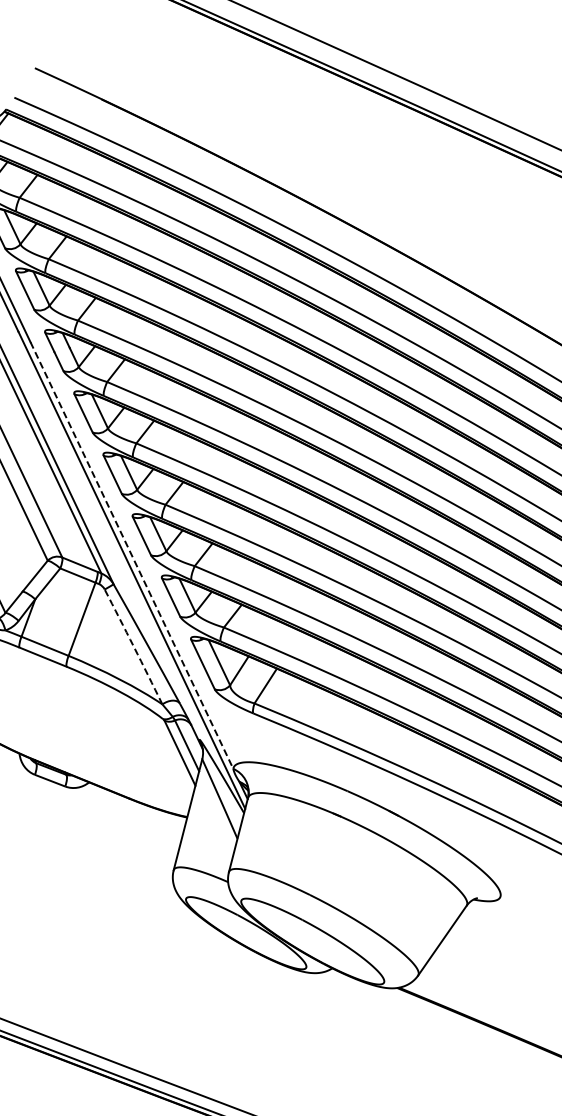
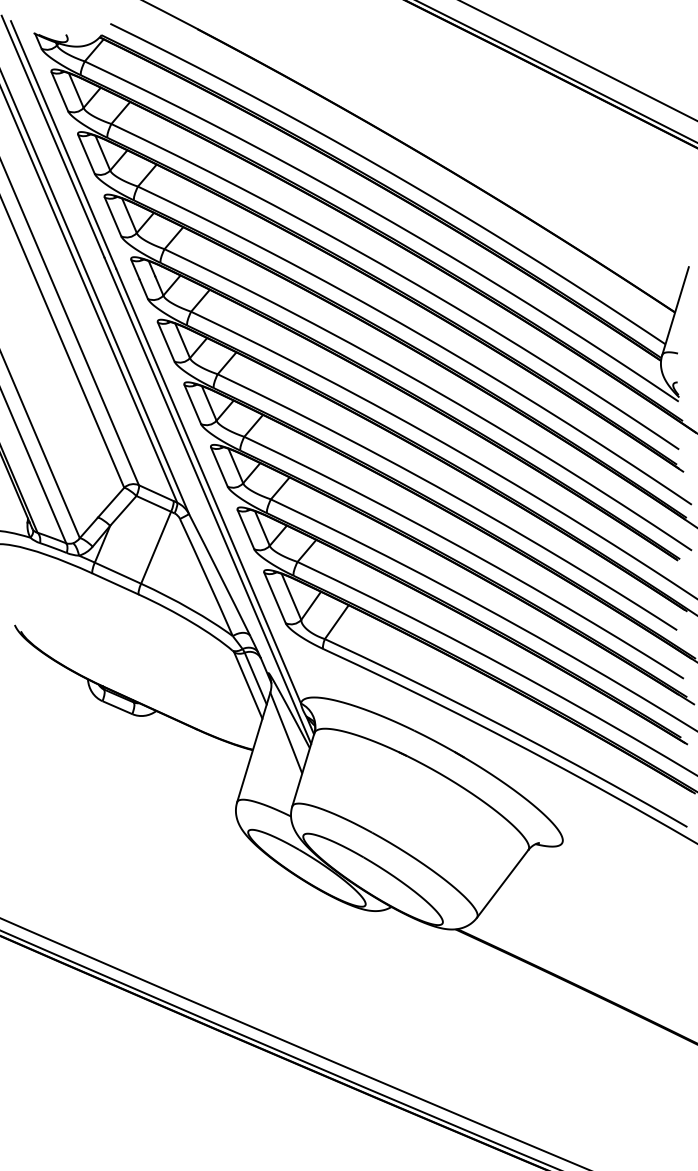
line: (131, 555) -> (208, 486), dashed -> solid
arc: (133, 646) -> (206, 577), dashed -> solid

